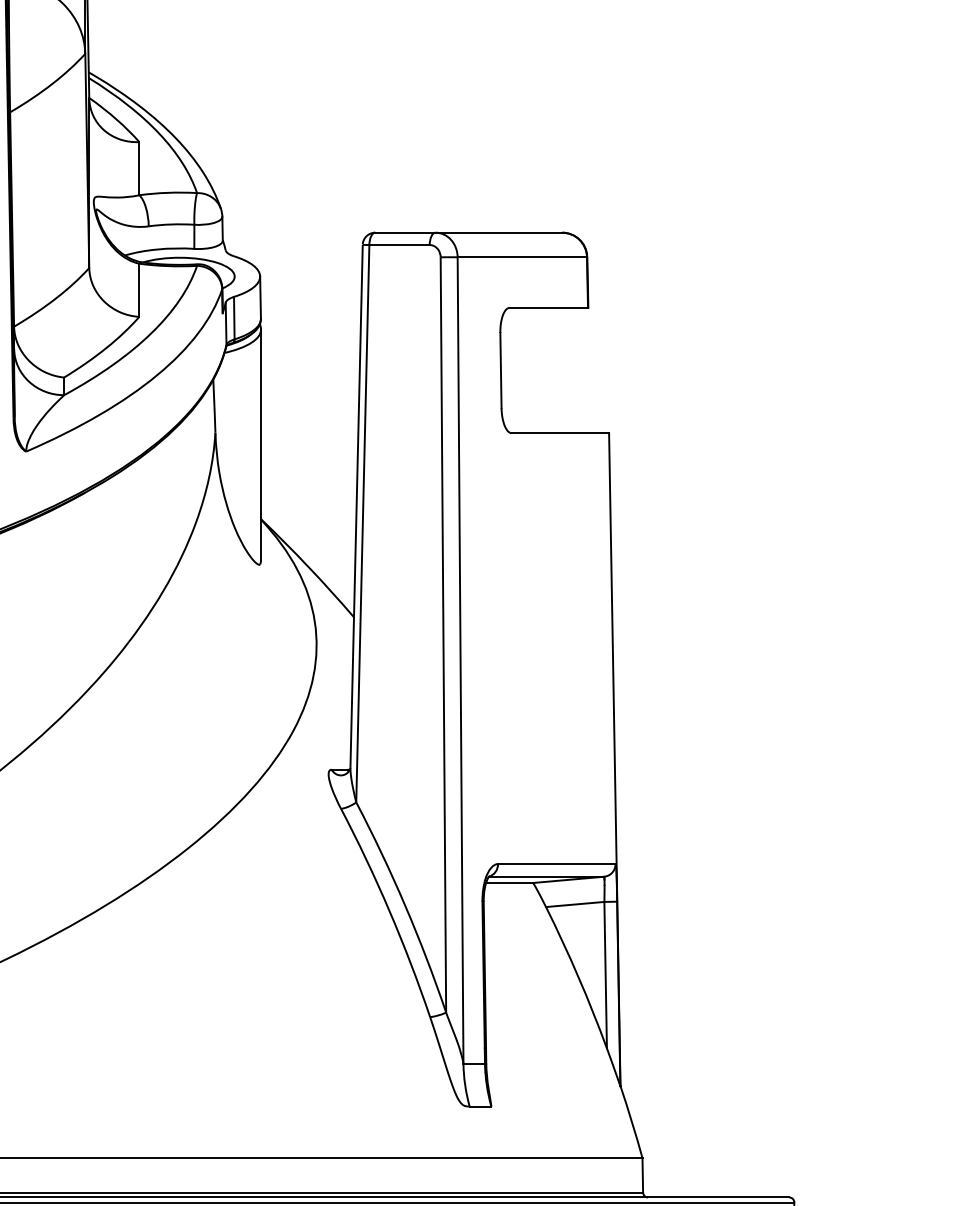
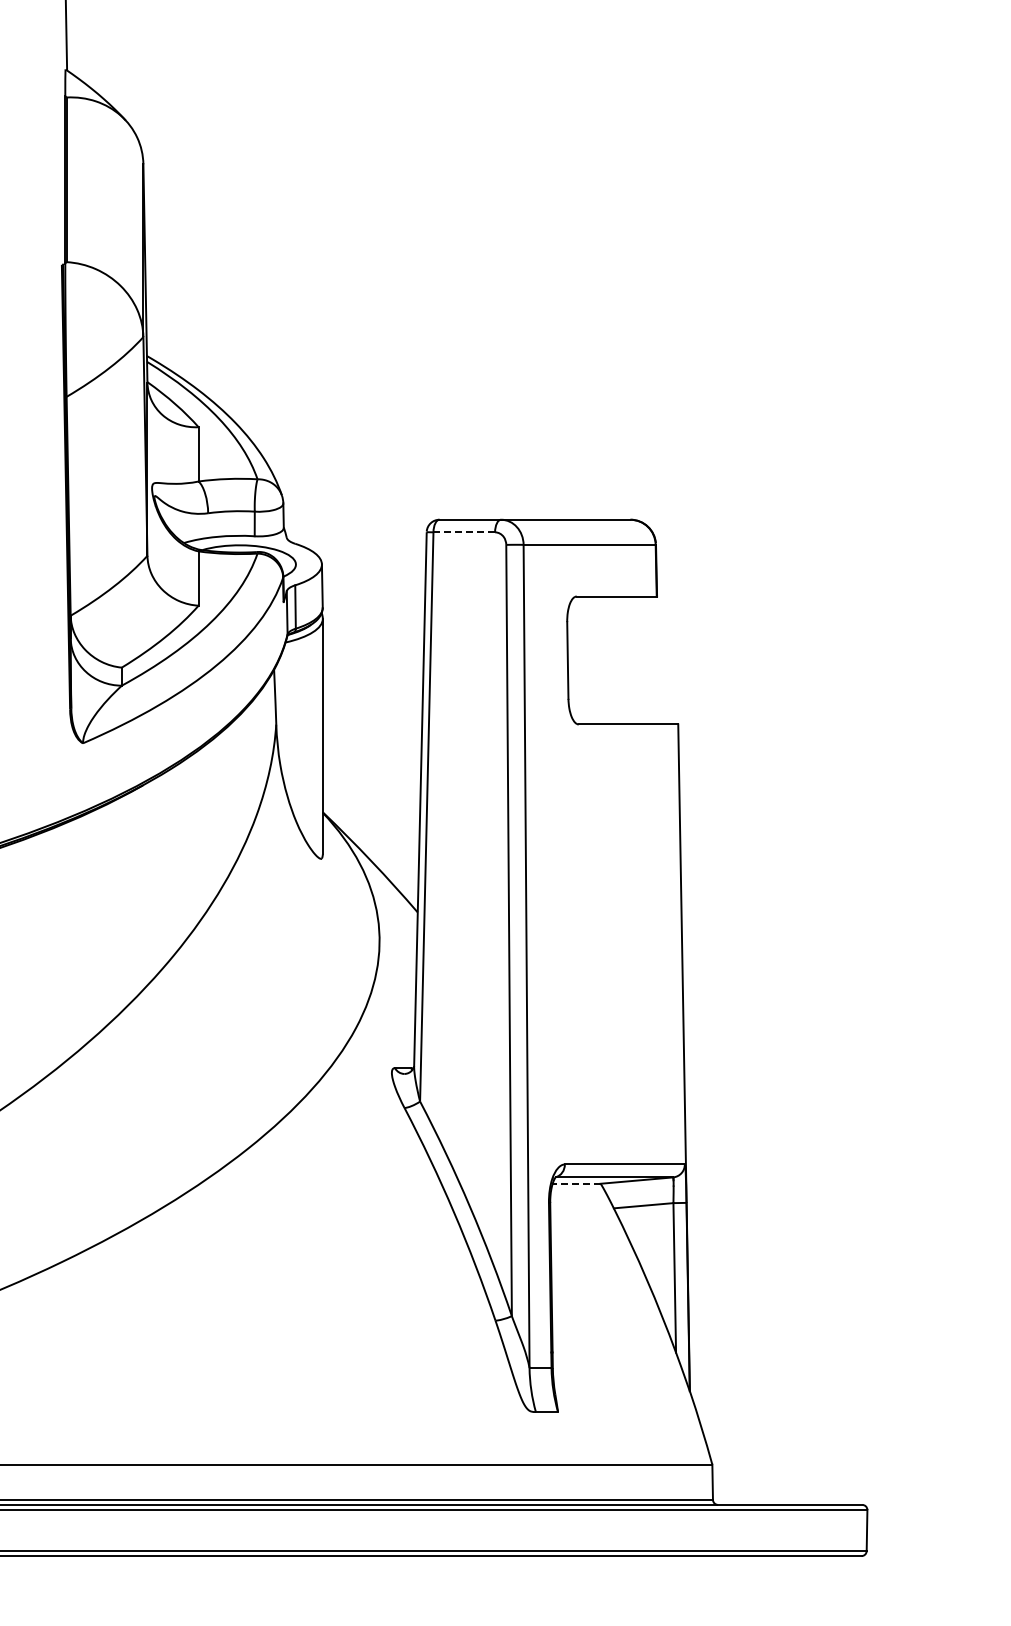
line: (399, 245) -> (464, 532), solid -> dashed
line: (509, 882) -> (576, 1183), solid -> dashed

